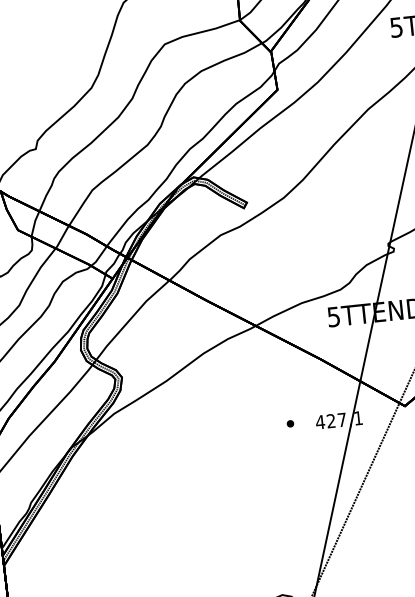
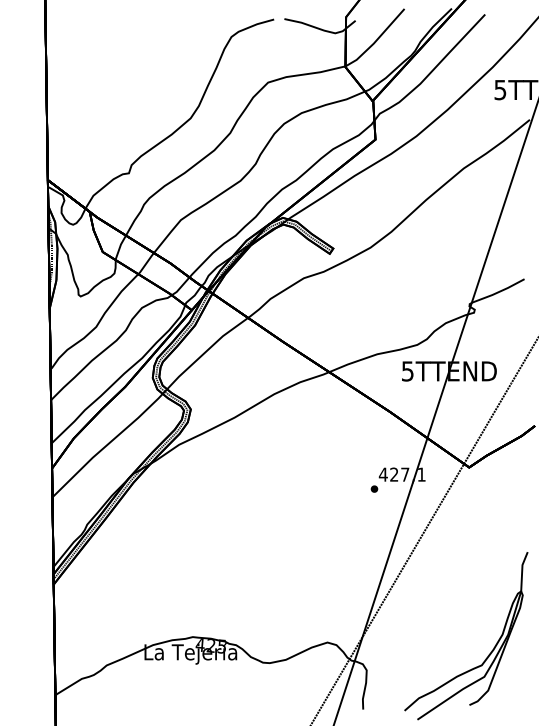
part: (290, 423) -> (374, 488), moved

